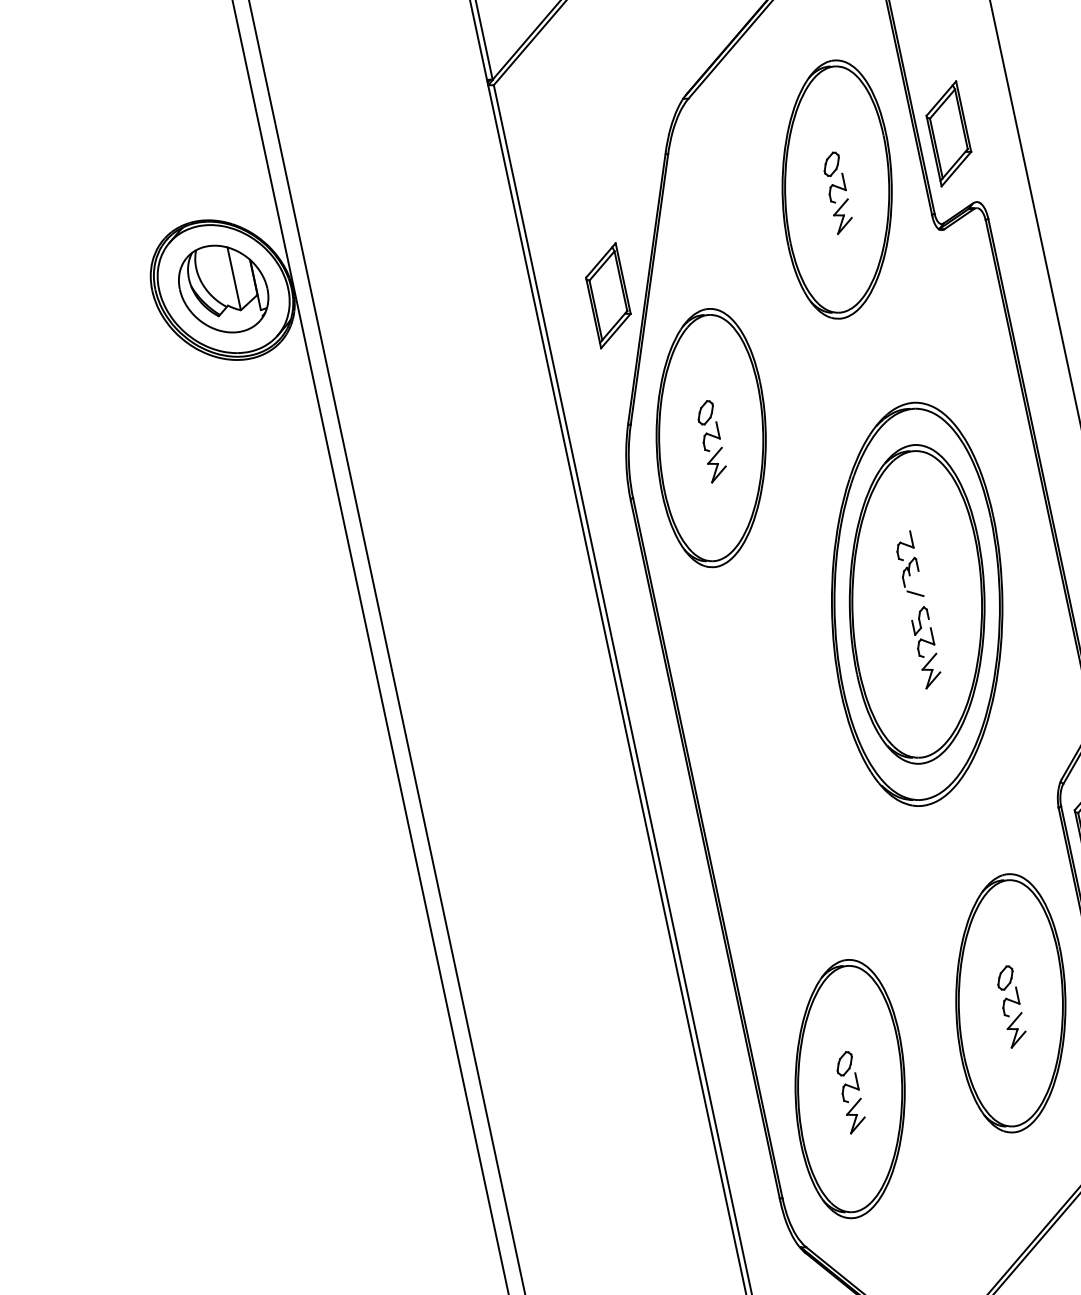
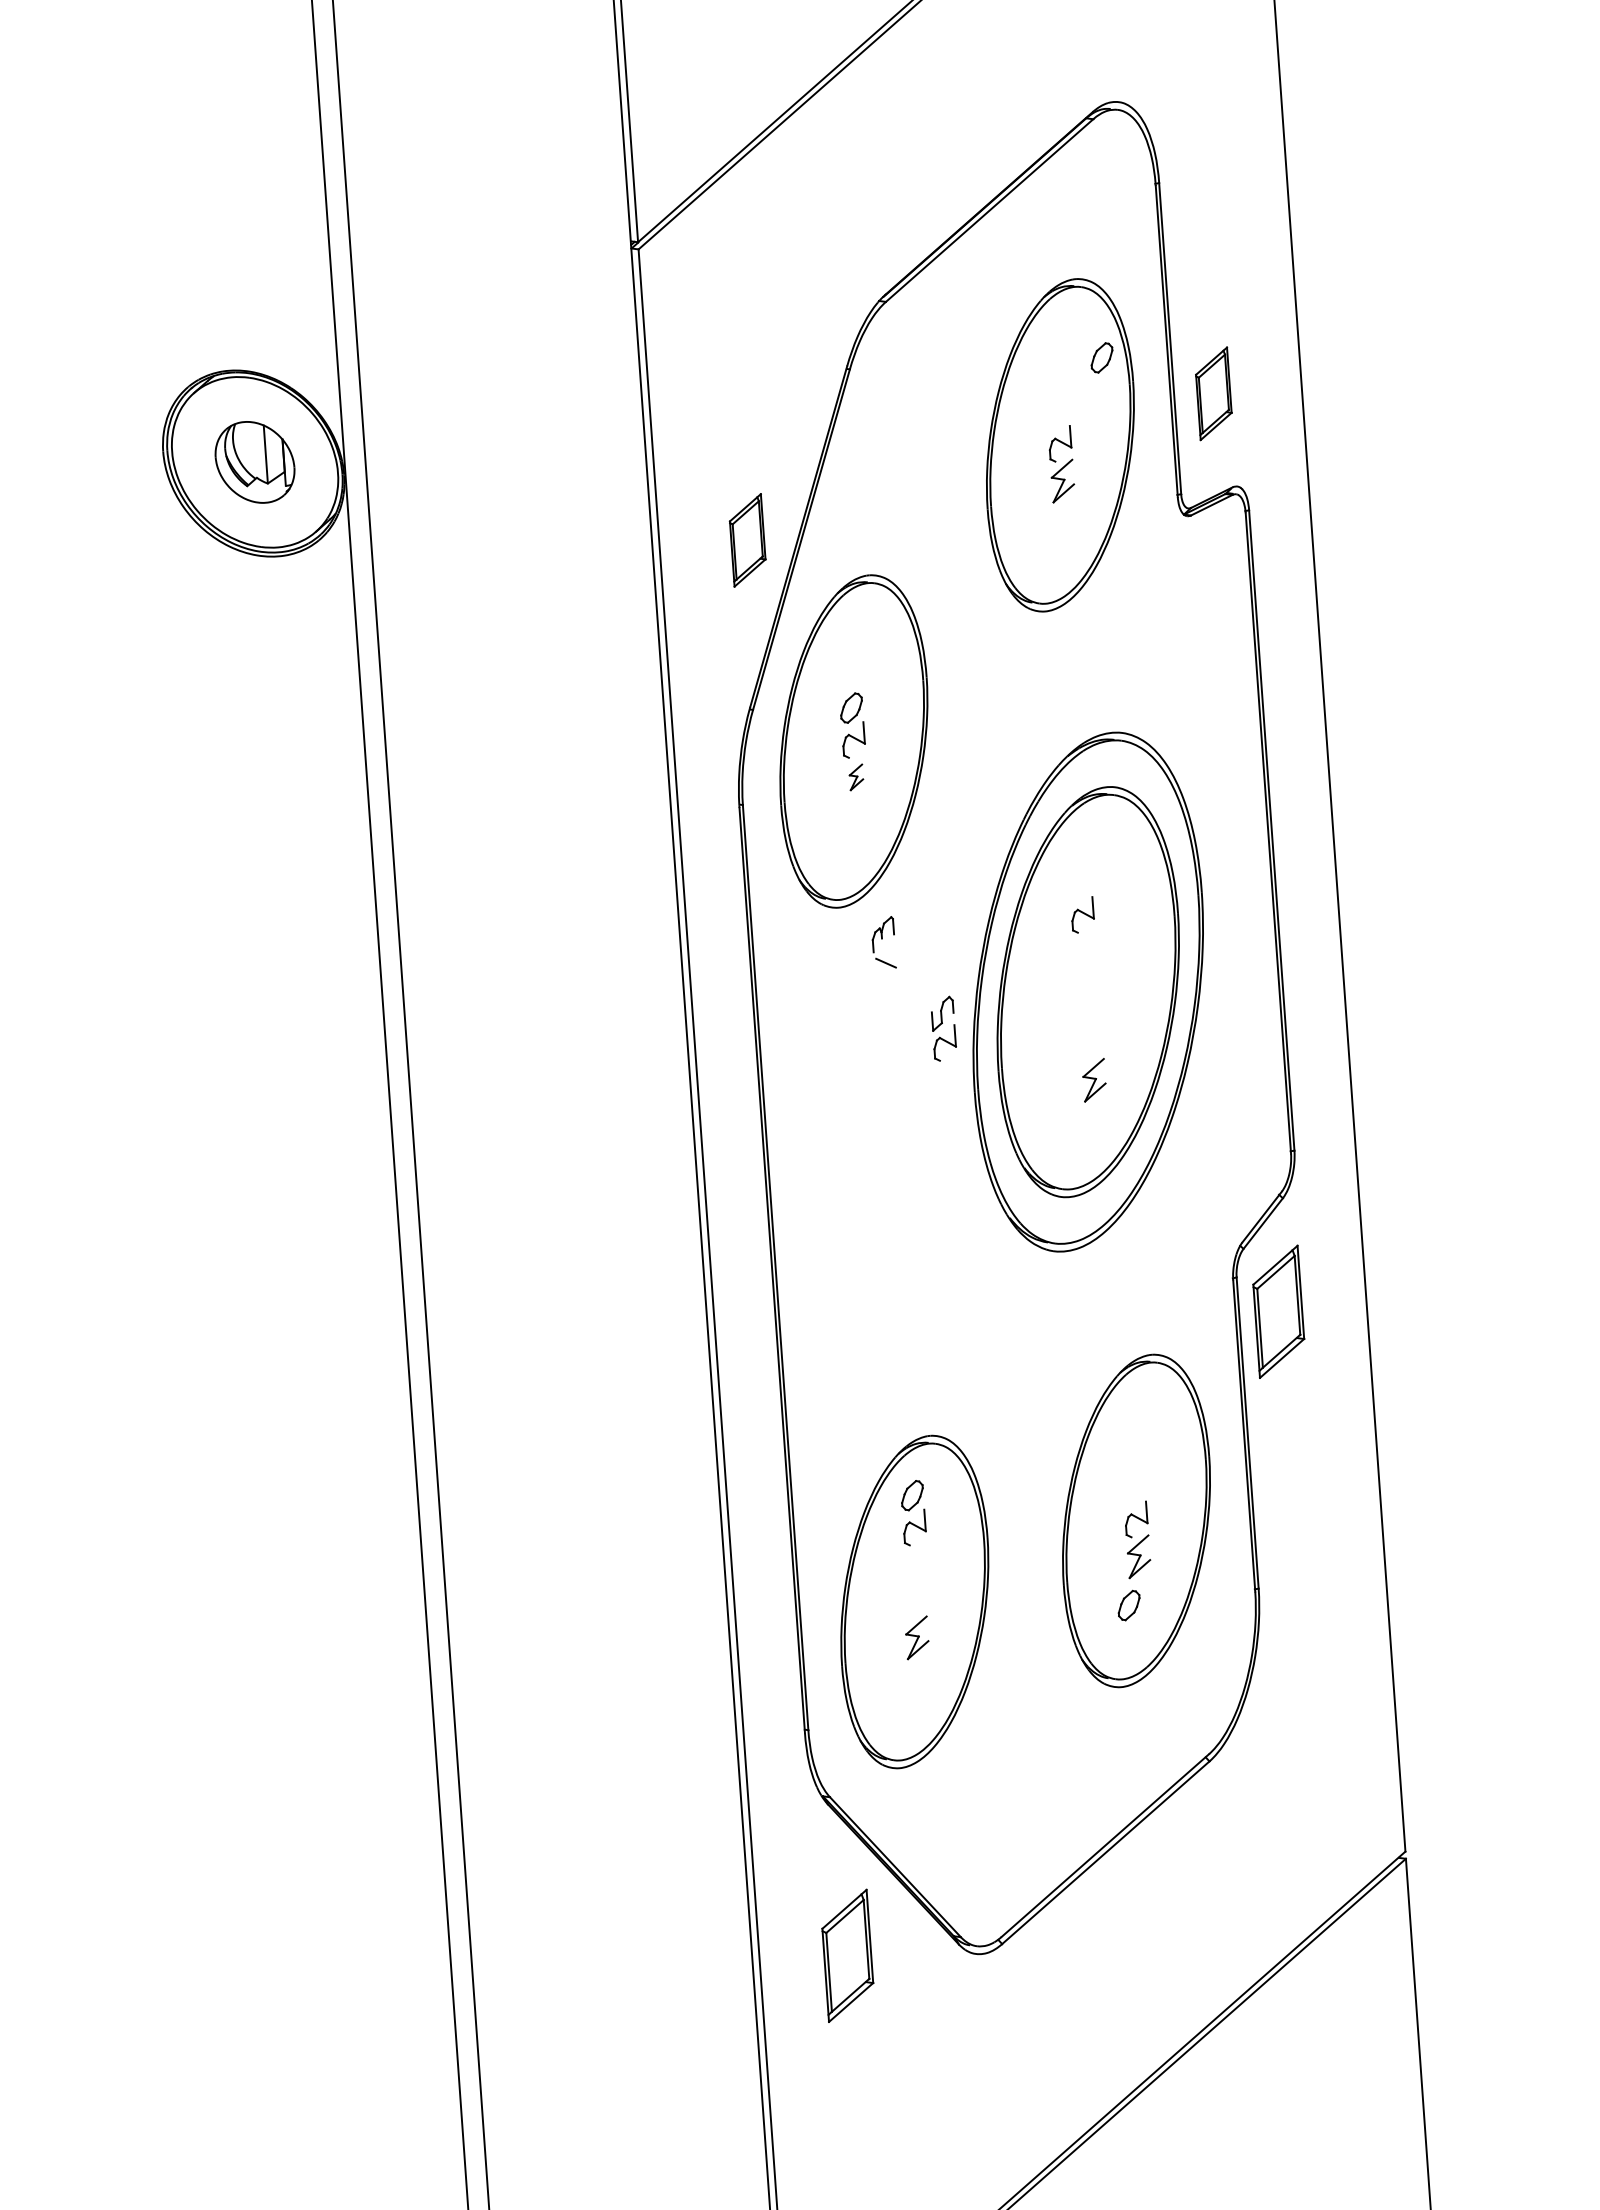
part: (948, 133) -> (1213, 393), size x0.7
part: (831, 164) -> (1101, 357), moved
part: (223, 289) -> (254, 462), size x0.7
part: (608, 295) -> (747, 540), size x0.7
part: (717, 465) -> (856, 777), size x0.6
part: (911, 578) -> (883, 942), moved
part: (922, 631) -> (943, 1028), moved
part: (1004, 978) -> (1128, 1605), moved
part: (847, 1077) -> (913, 1513), moved

